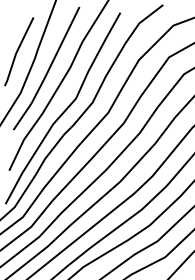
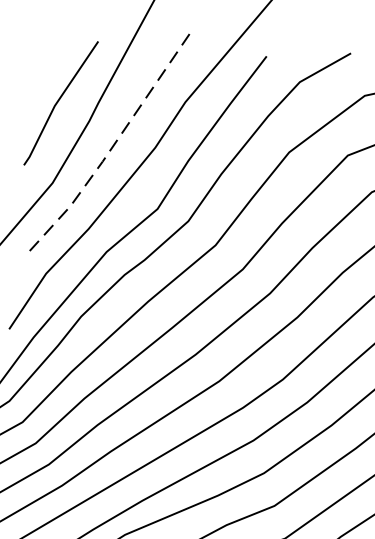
line: (48, 71) -> (112, 149), solid -> dashed

